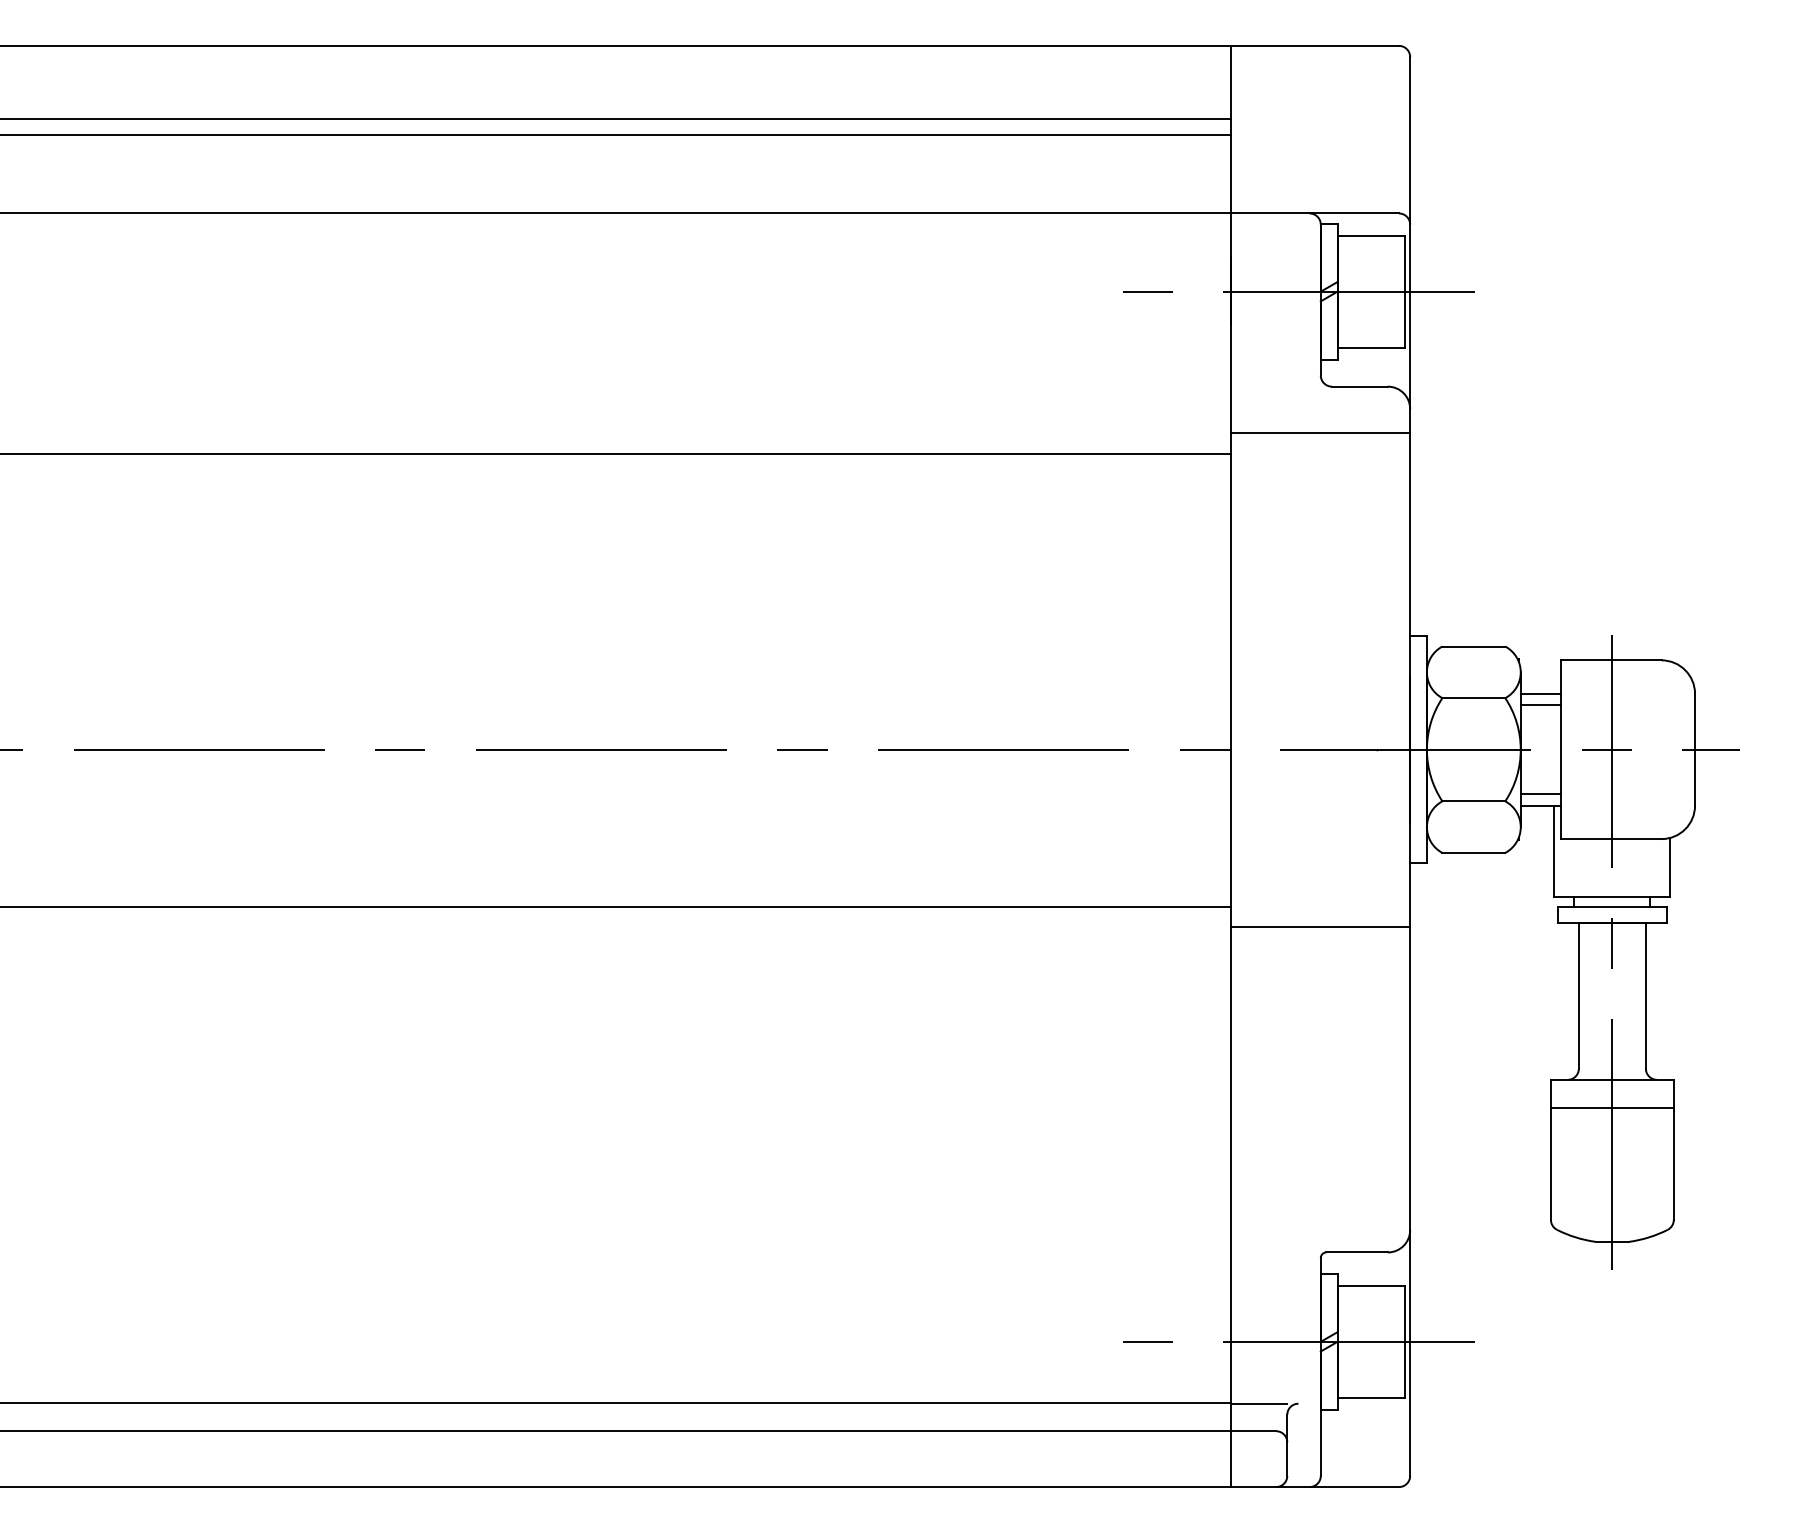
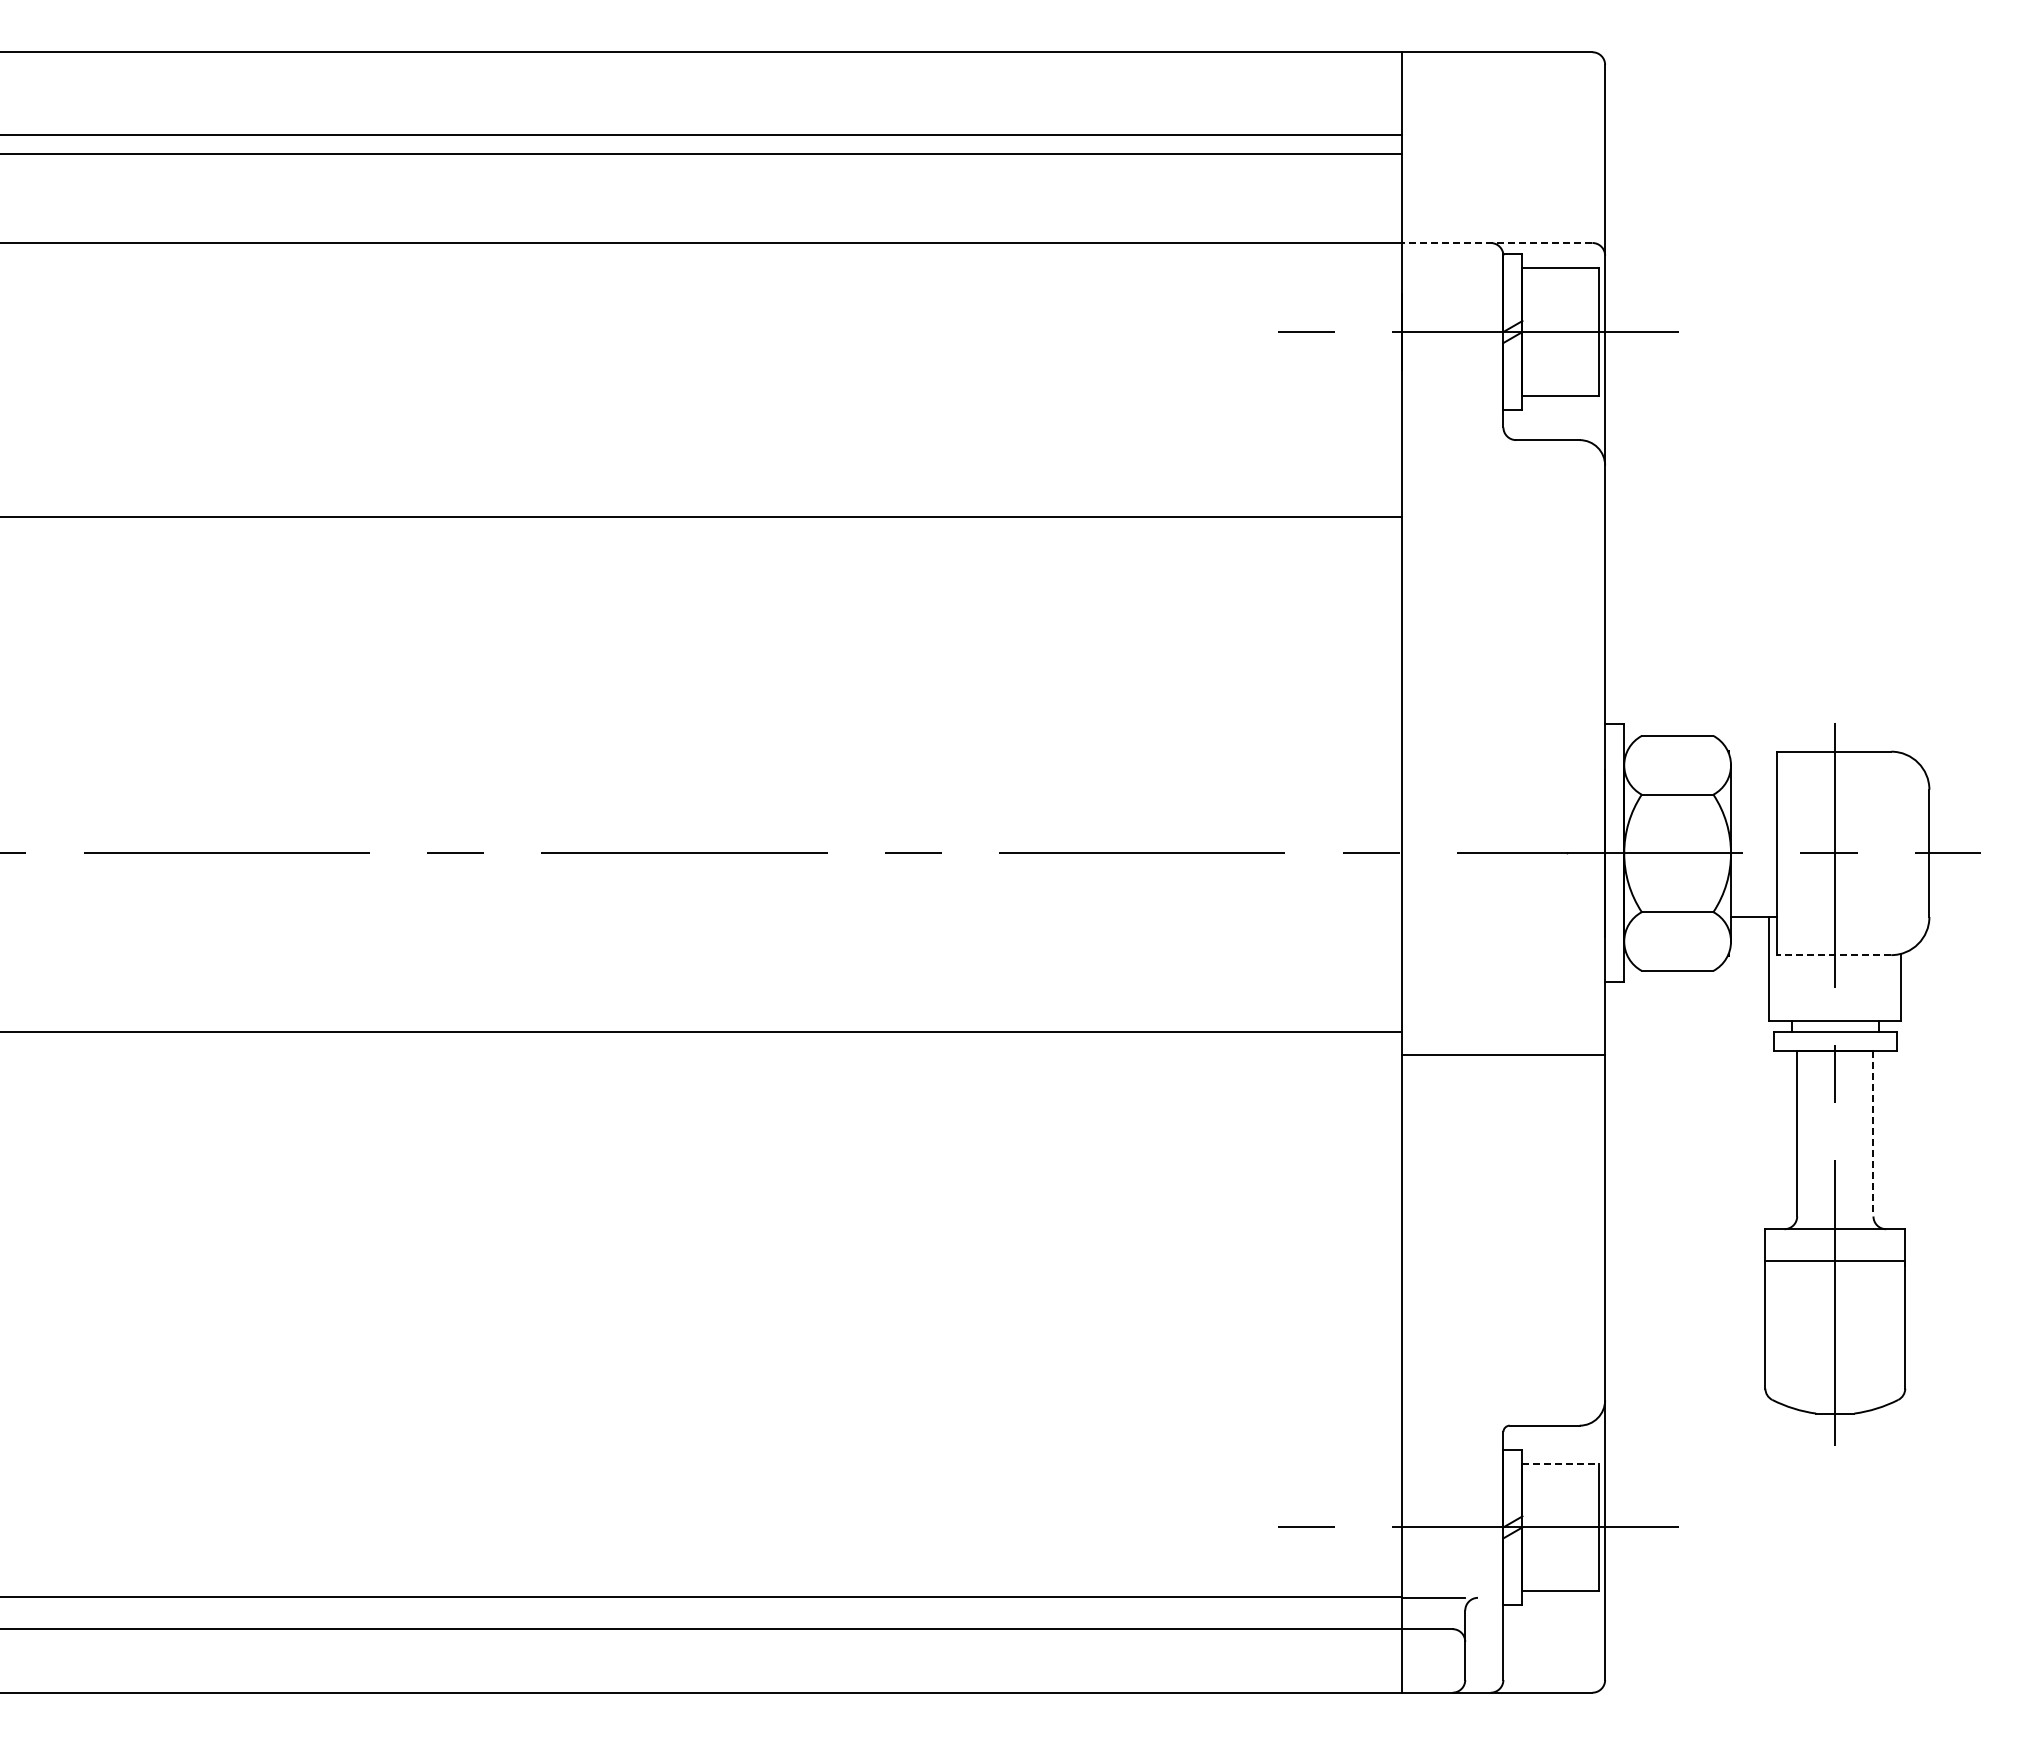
line: (1314, 213) -> (1496, 243), solid -> dashed
line: (1320, 433) -> (1503, 493), removed
line: (1540, 693) -> (1753, 789), removed
line: (1540, 705) -> (1753, 802), removed
line: (1540, 794) -> (1753, 904), removed
line: (1610, 839) -> (1833, 955), solid -> dashed
line: (1645, 995) -> (1873, 1133), solid -> dashed
line: (1371, 1285) -> (1561, 1463), solid -> dashed

